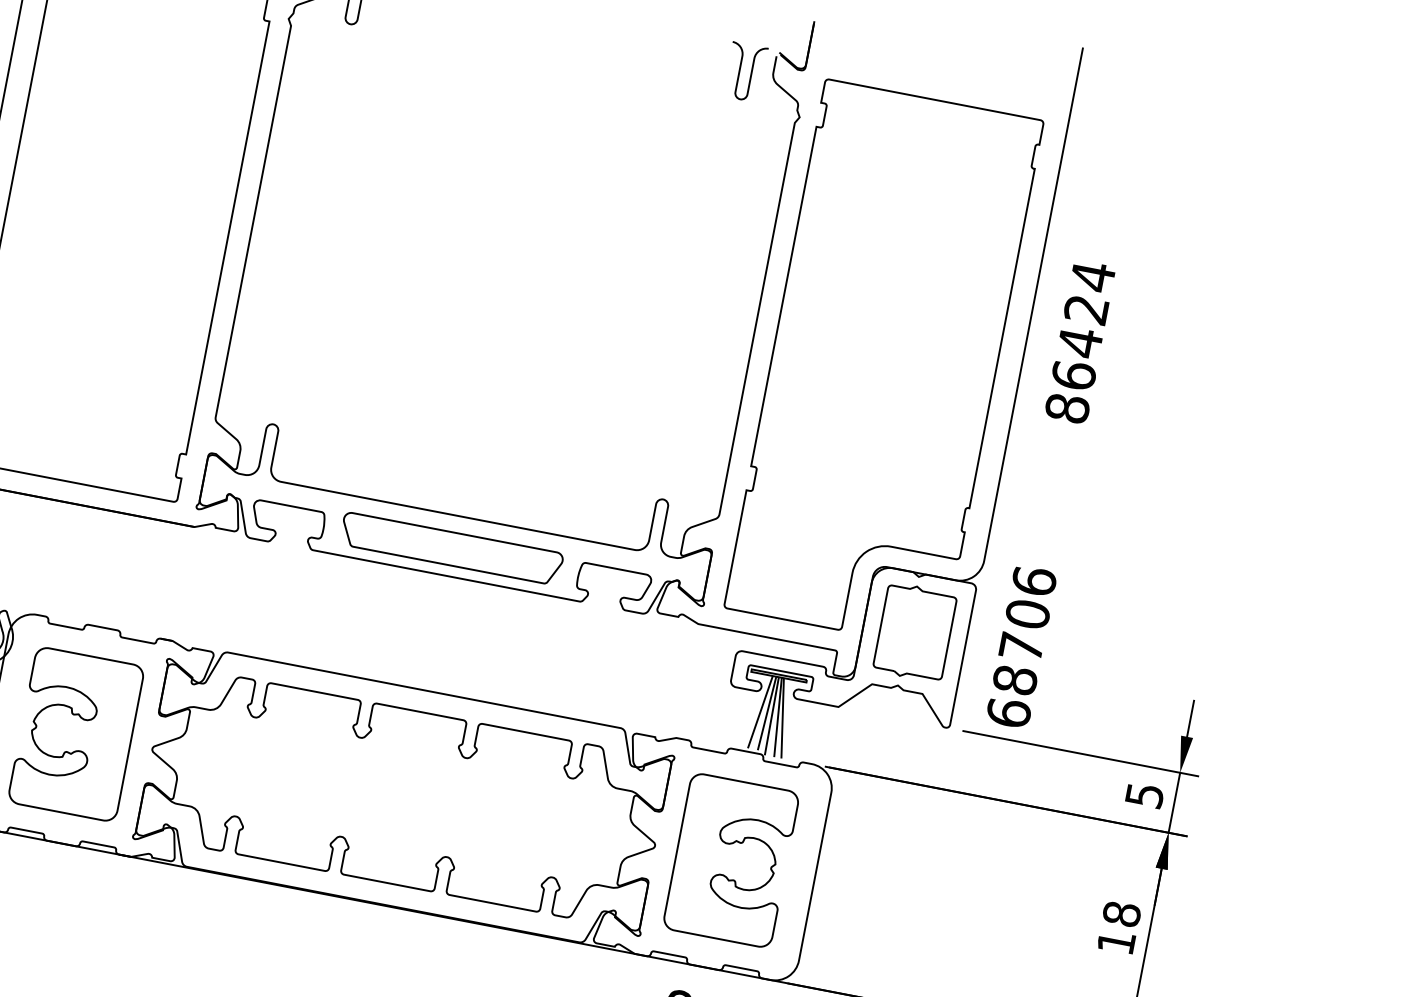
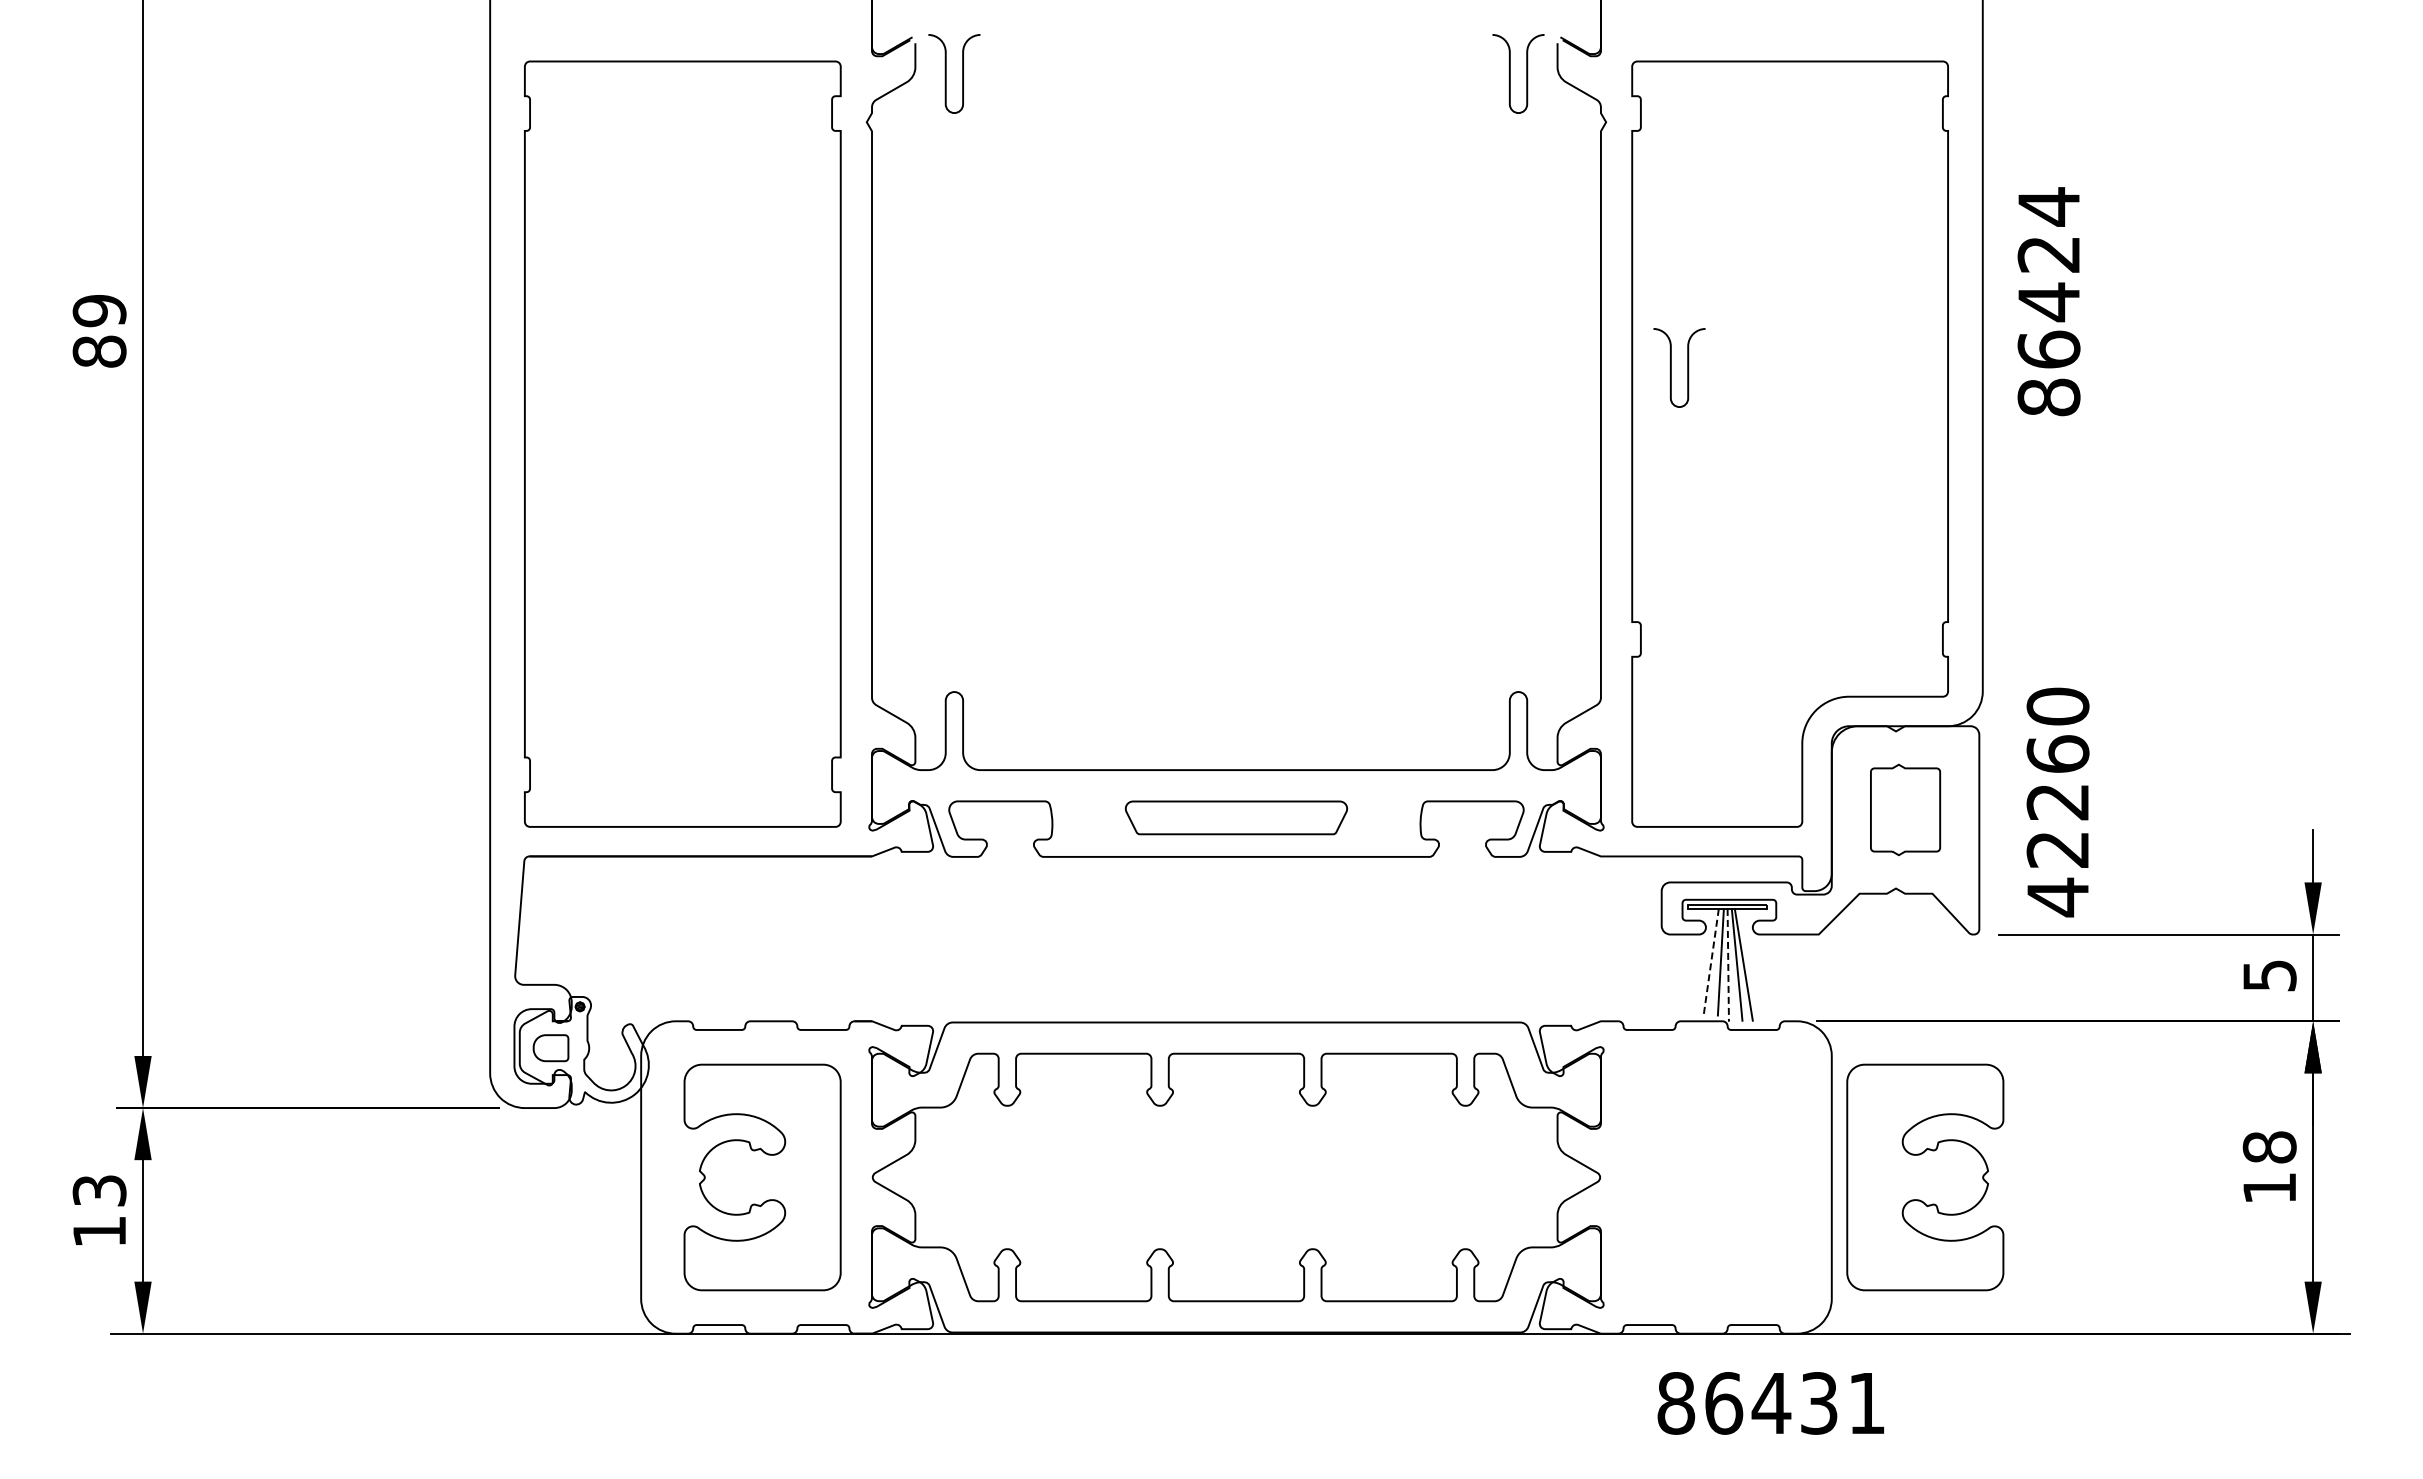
curve: (812, 295) -> (1671, 367), added
text: (1079, 342) -> (2048, 301), moved
part: (451, 548) -> (1236, 817), size x0.7
part: (915, 632) -> (1905, 809), size x0.7
text: (1021, 647) -> (2057, 802), 68706 -> 42260
line: (760, 712) -> (1711, 963), solid -> dashed
line: (771, 716) -> (1728, 965), solid -> dashed
part: (731, 860) -> (1925, 1177), moved

